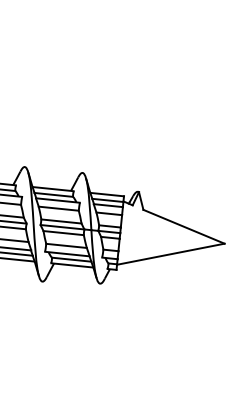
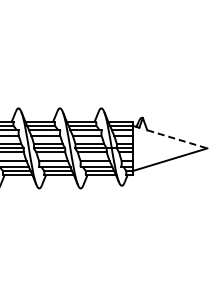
line: (184, 227) -> (177, 139), solid -> dashed

